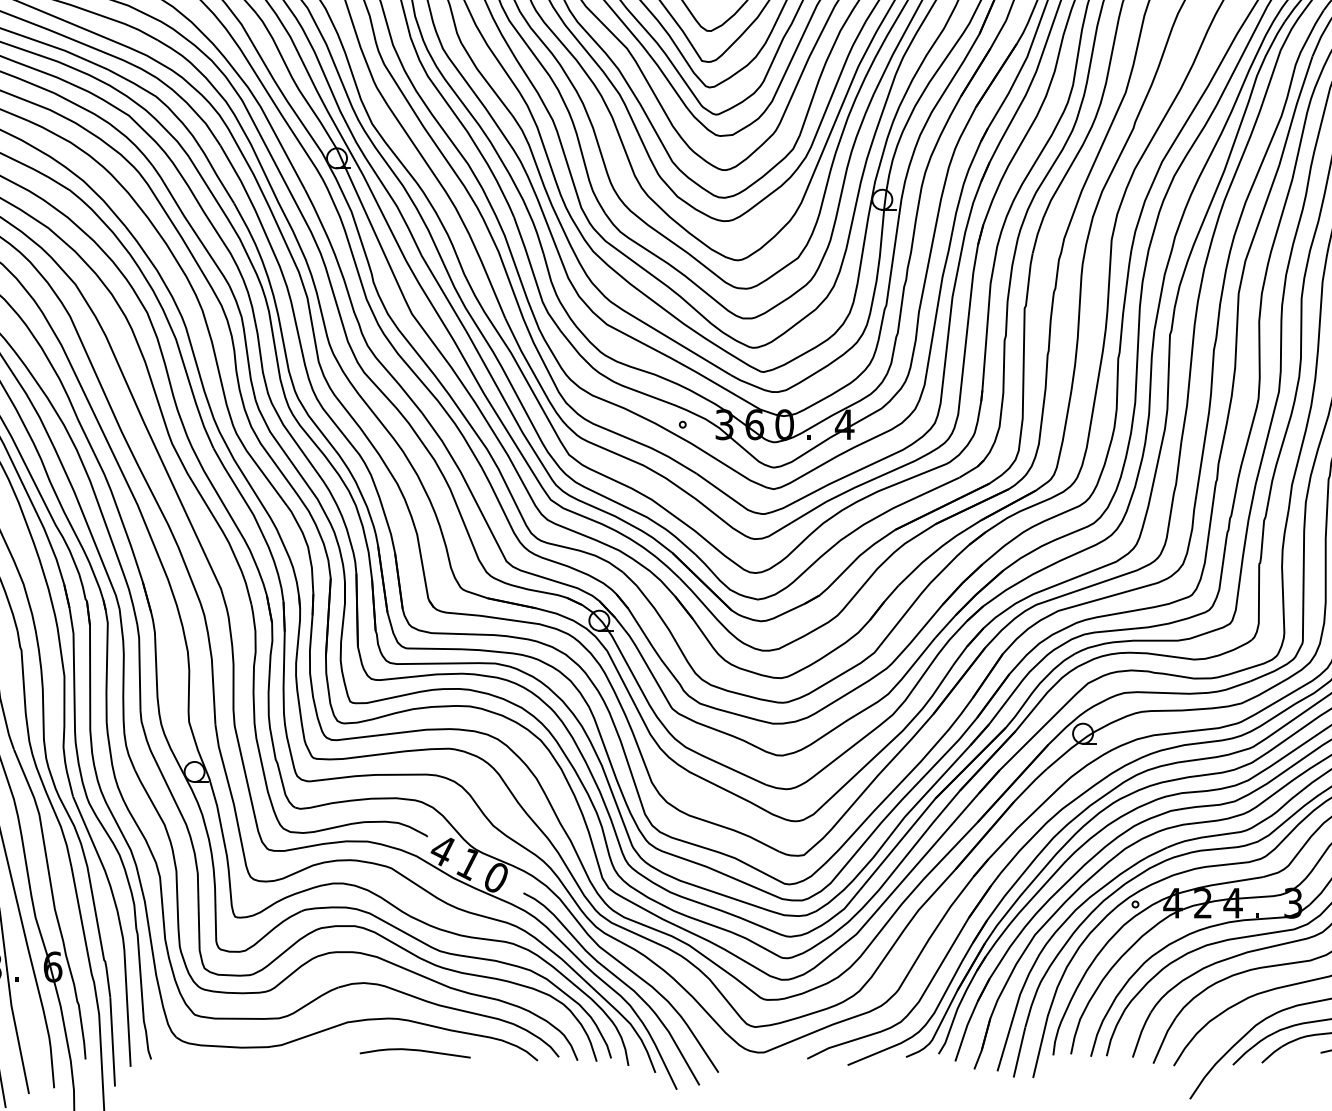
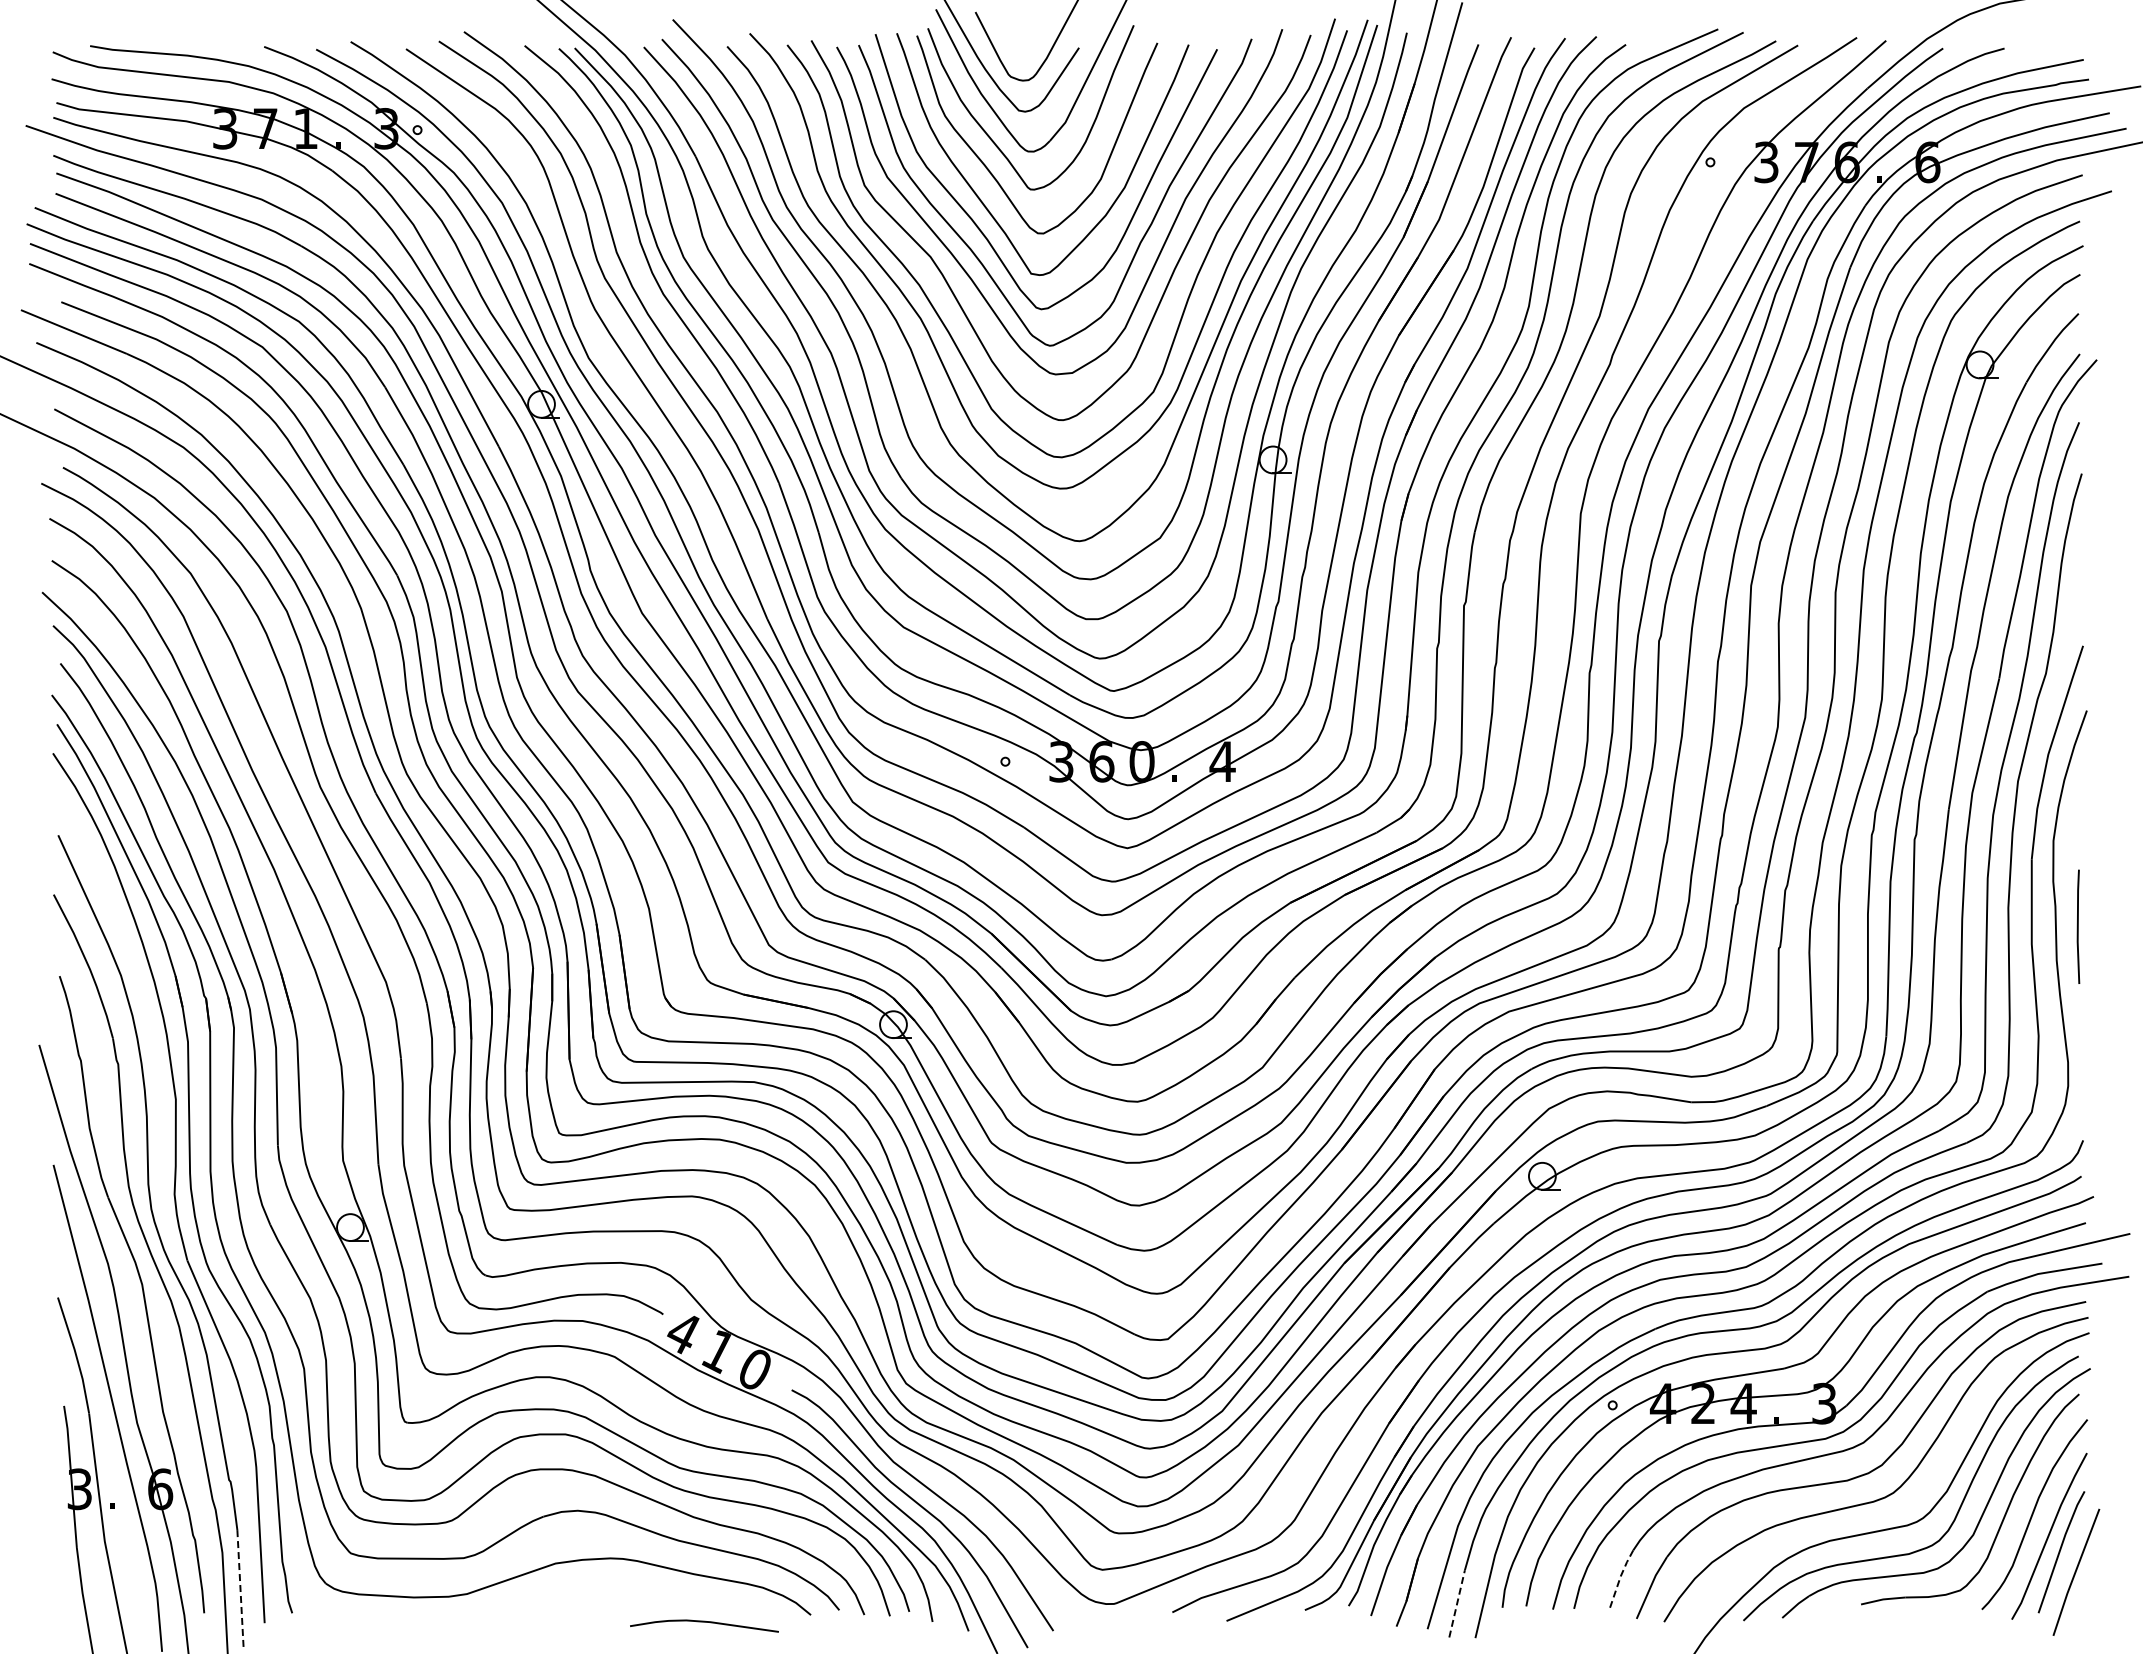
line: (1140, 1034) -> (1619, 1579), solid -> dashed
line: (112, 1041) -> (240, 1589), solid -> dashed
curve: (415, 1050) -> (704, 1622), moved
line: (1019, 1052) -> (1457, 1603), solid -> dashed

